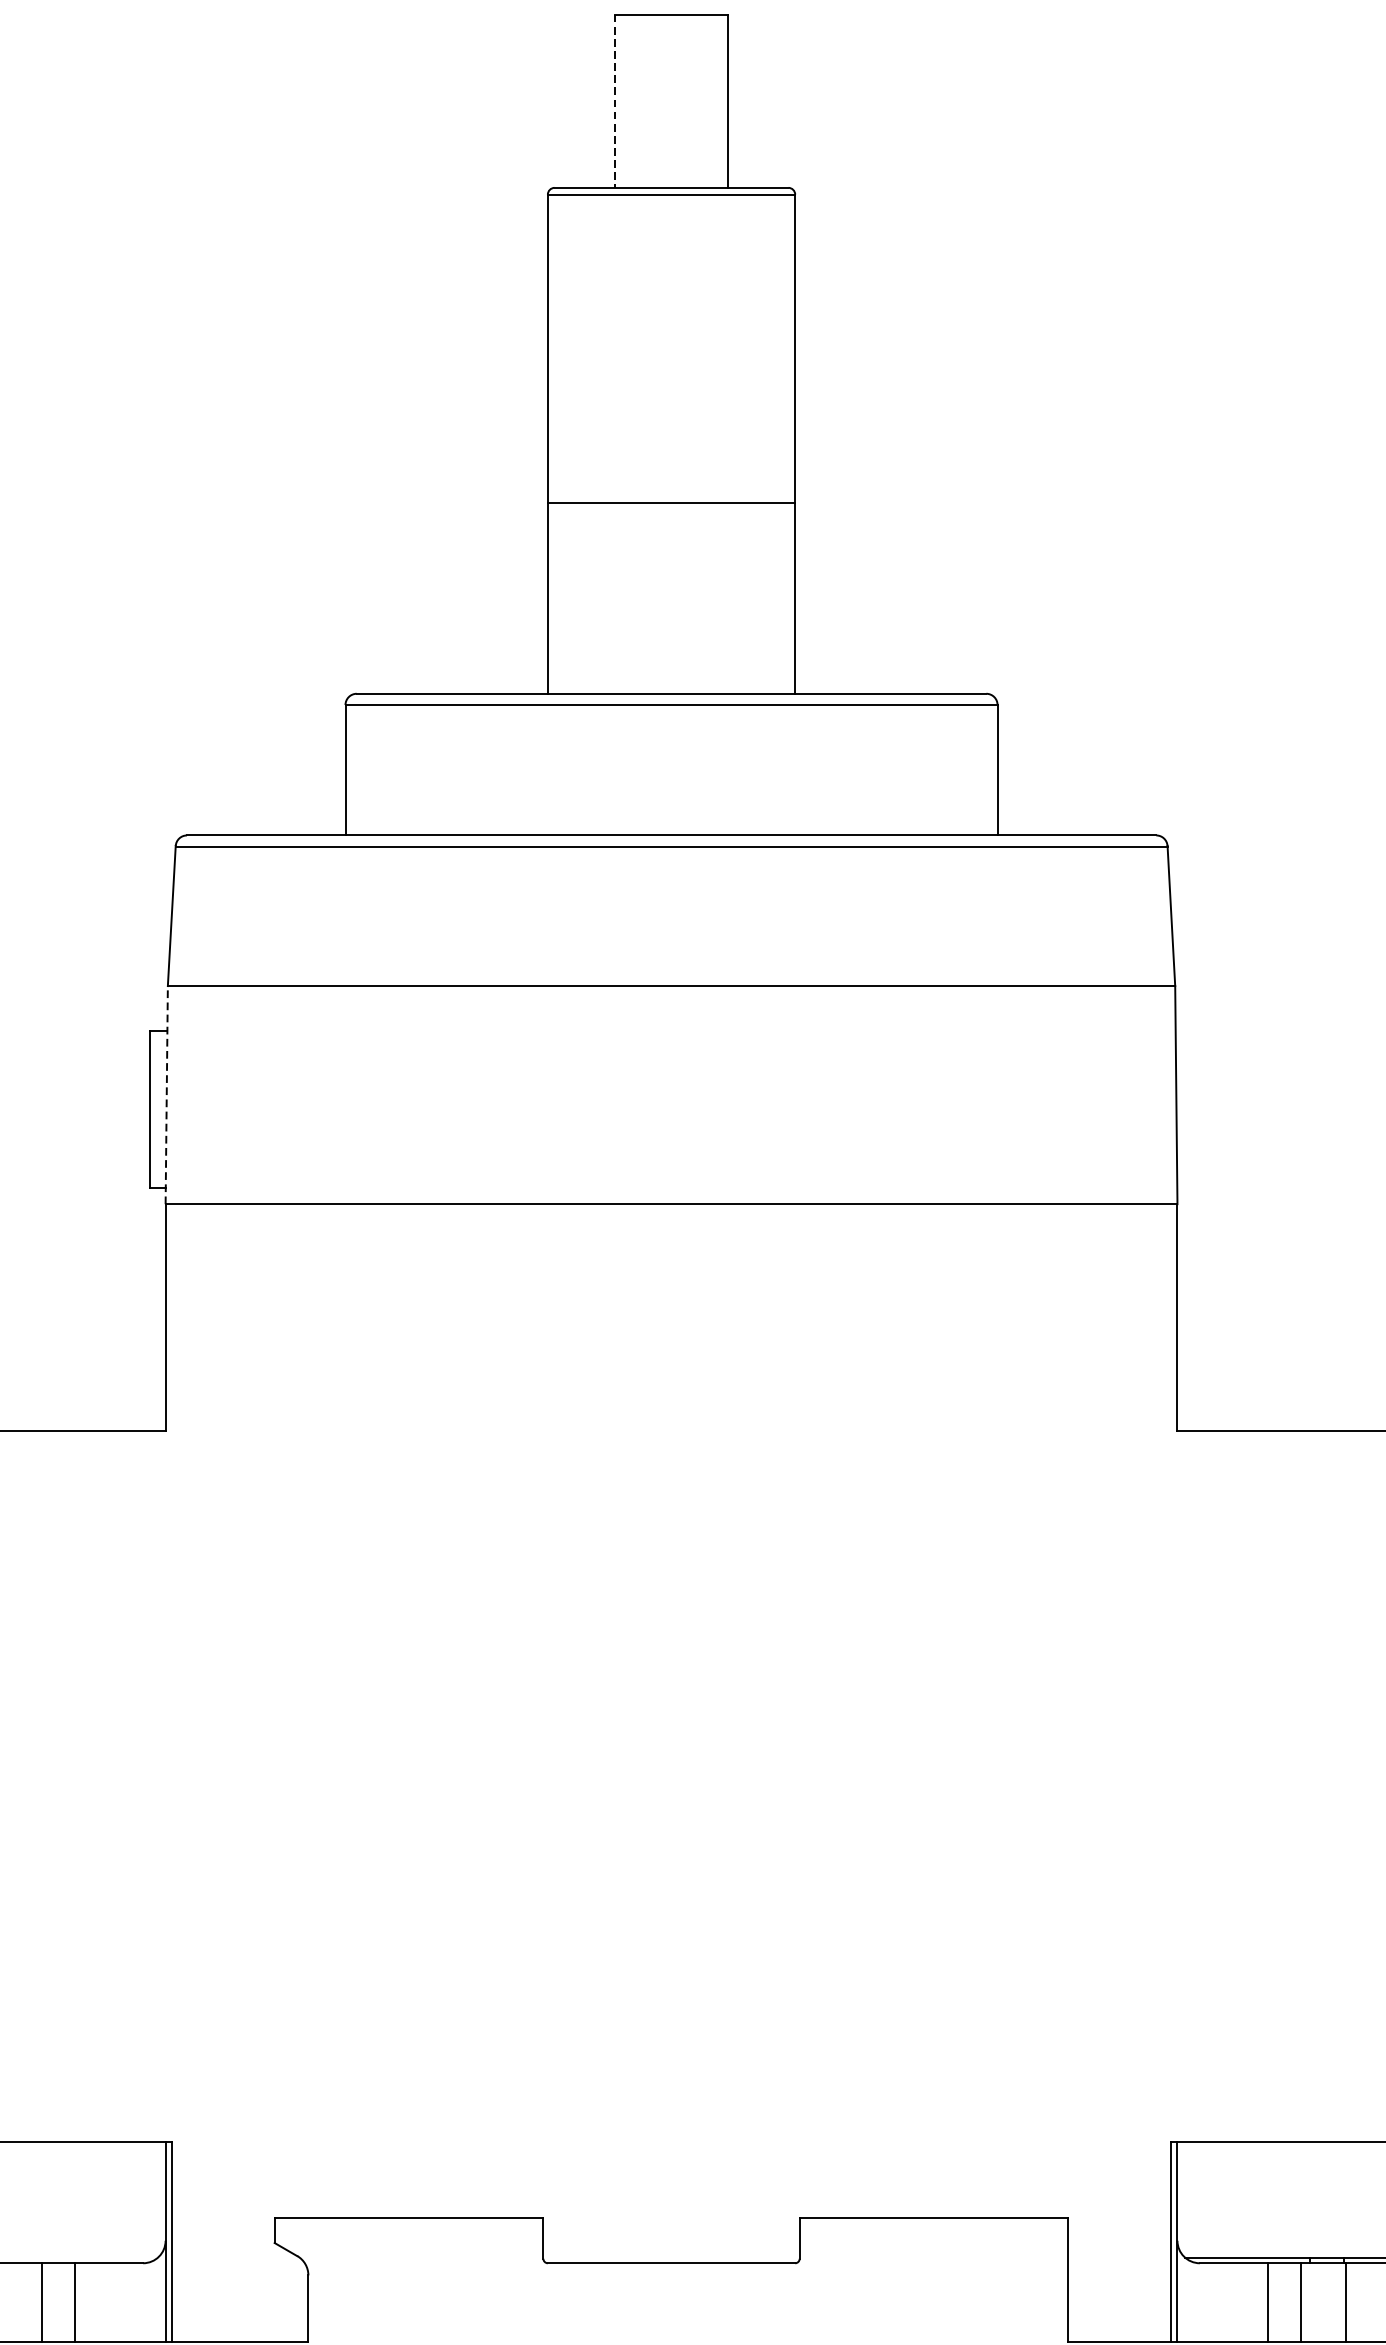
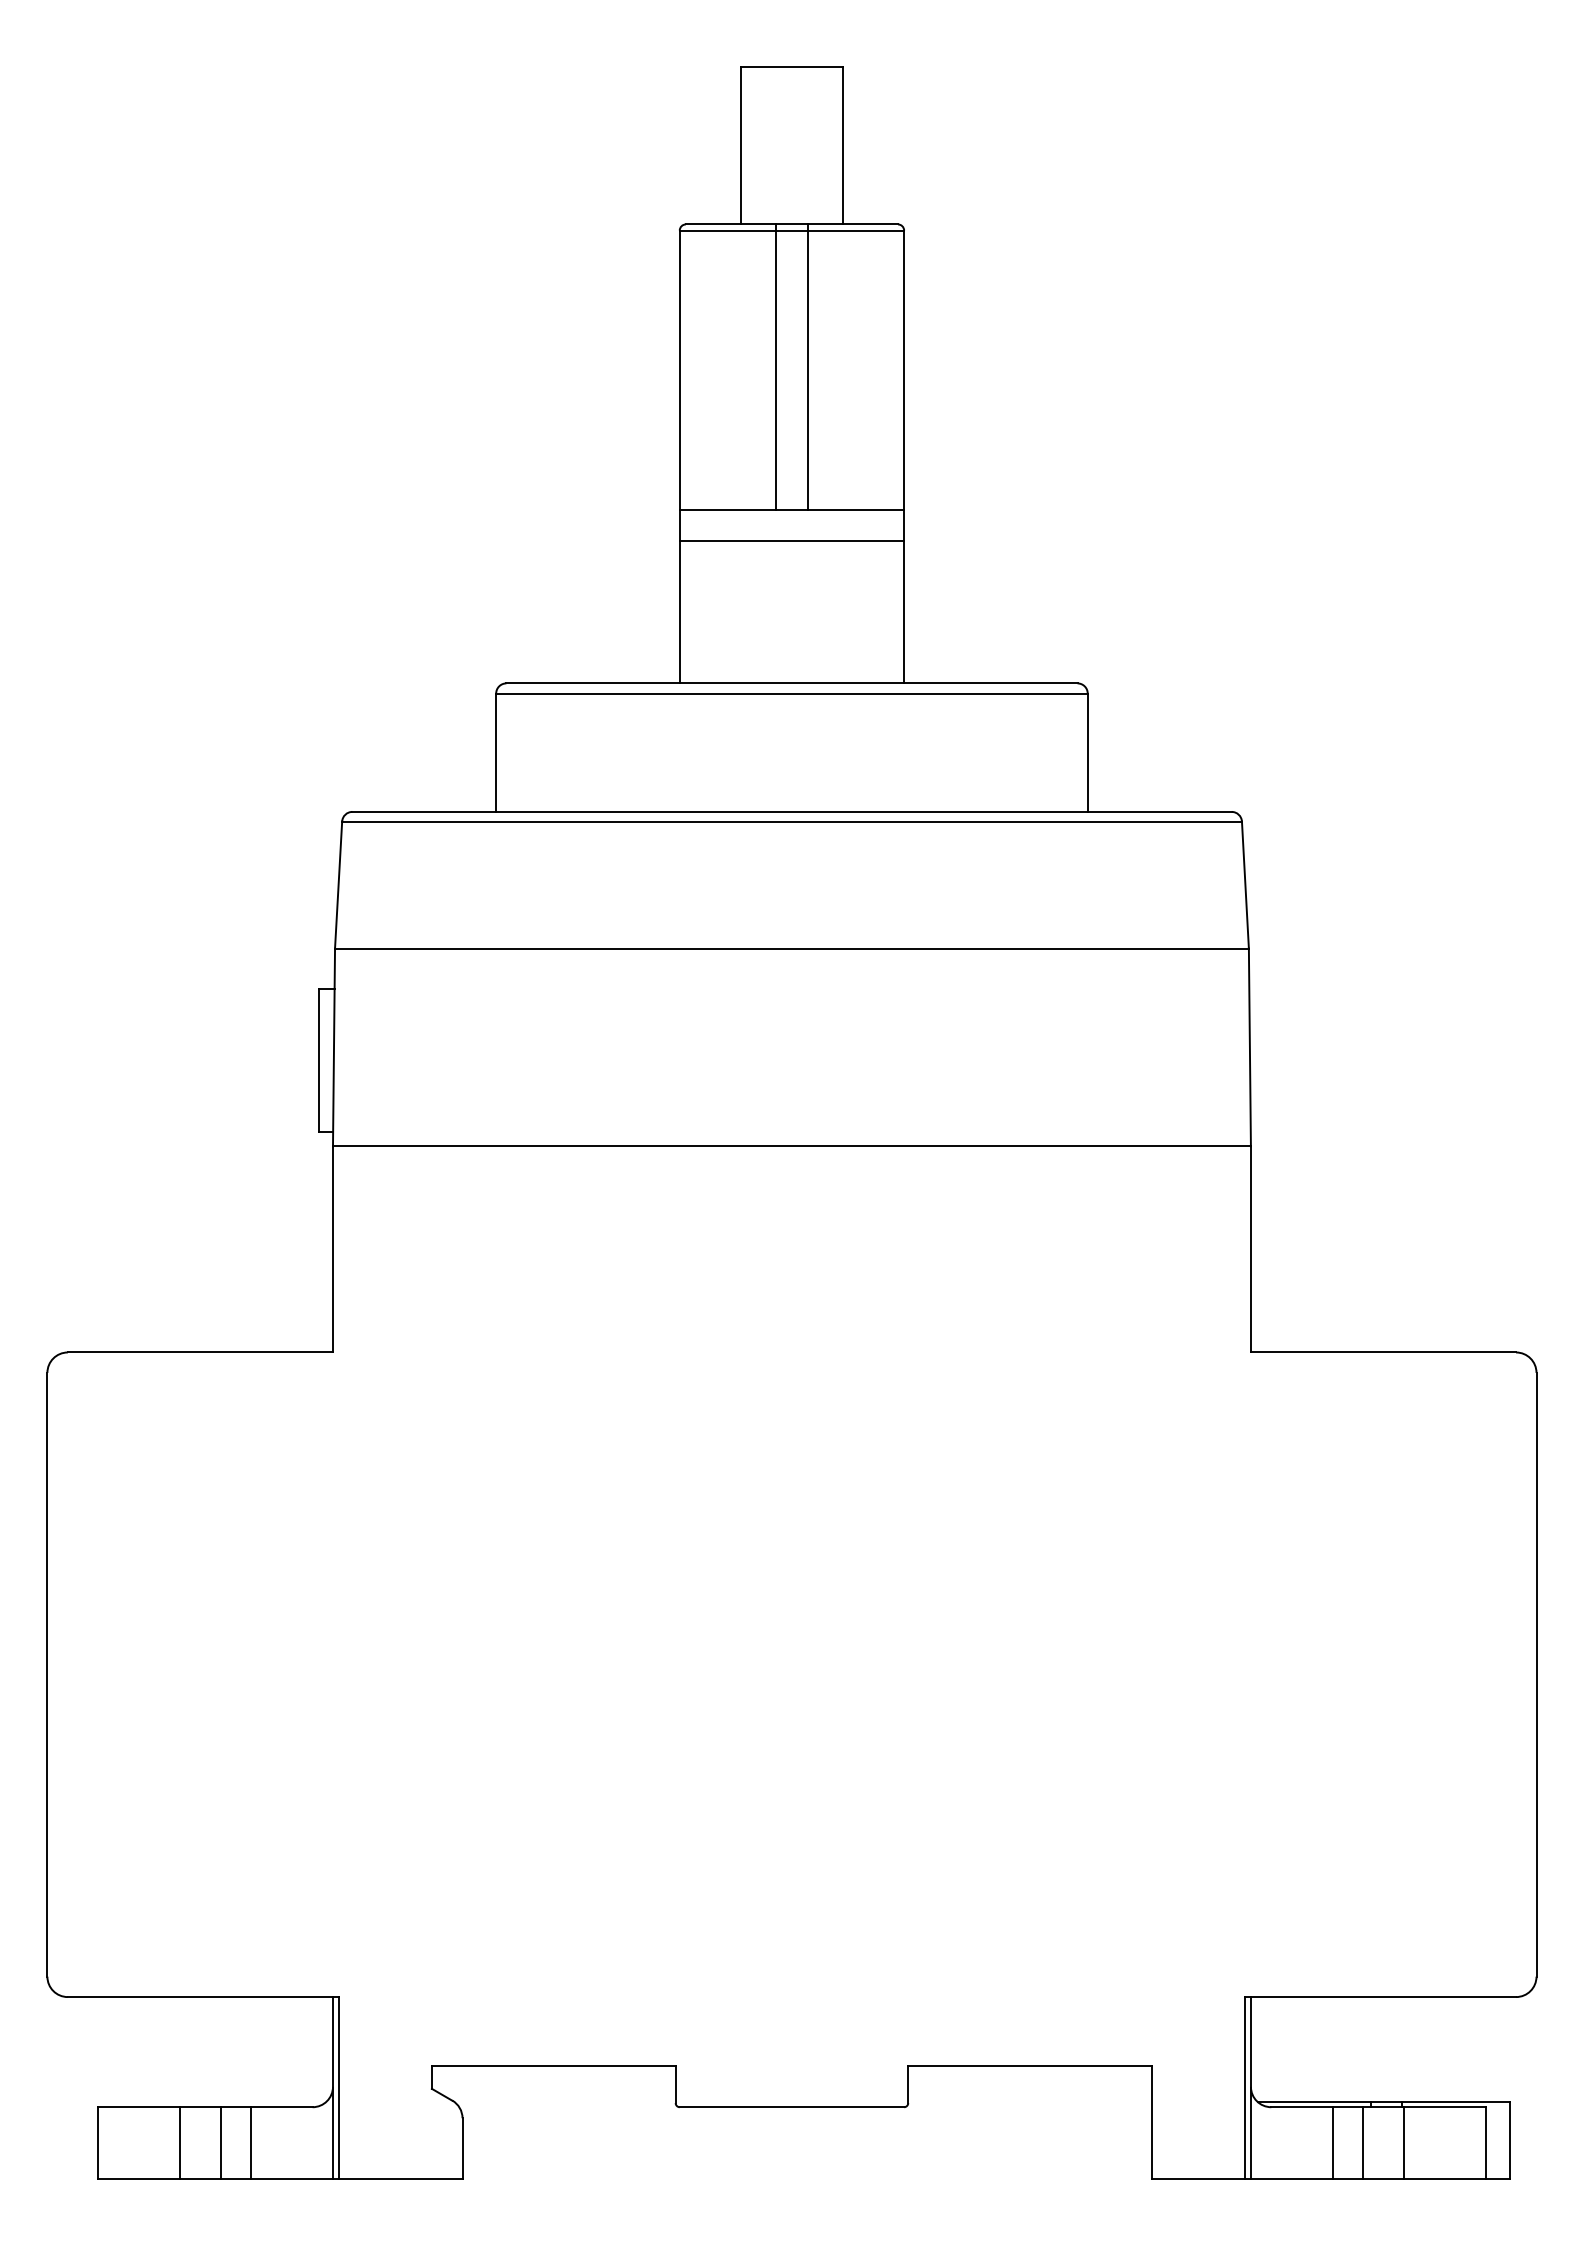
line: (614, 100) -> (740, 145), dashed -> solid
line: (653, 345) -> (775, 367), added
line: (689, 345) -> (808, 367), added
line: (671, 536) -> (791, 540), added
line: (167, 1095) -> (334, 1047), dashed -> solid

